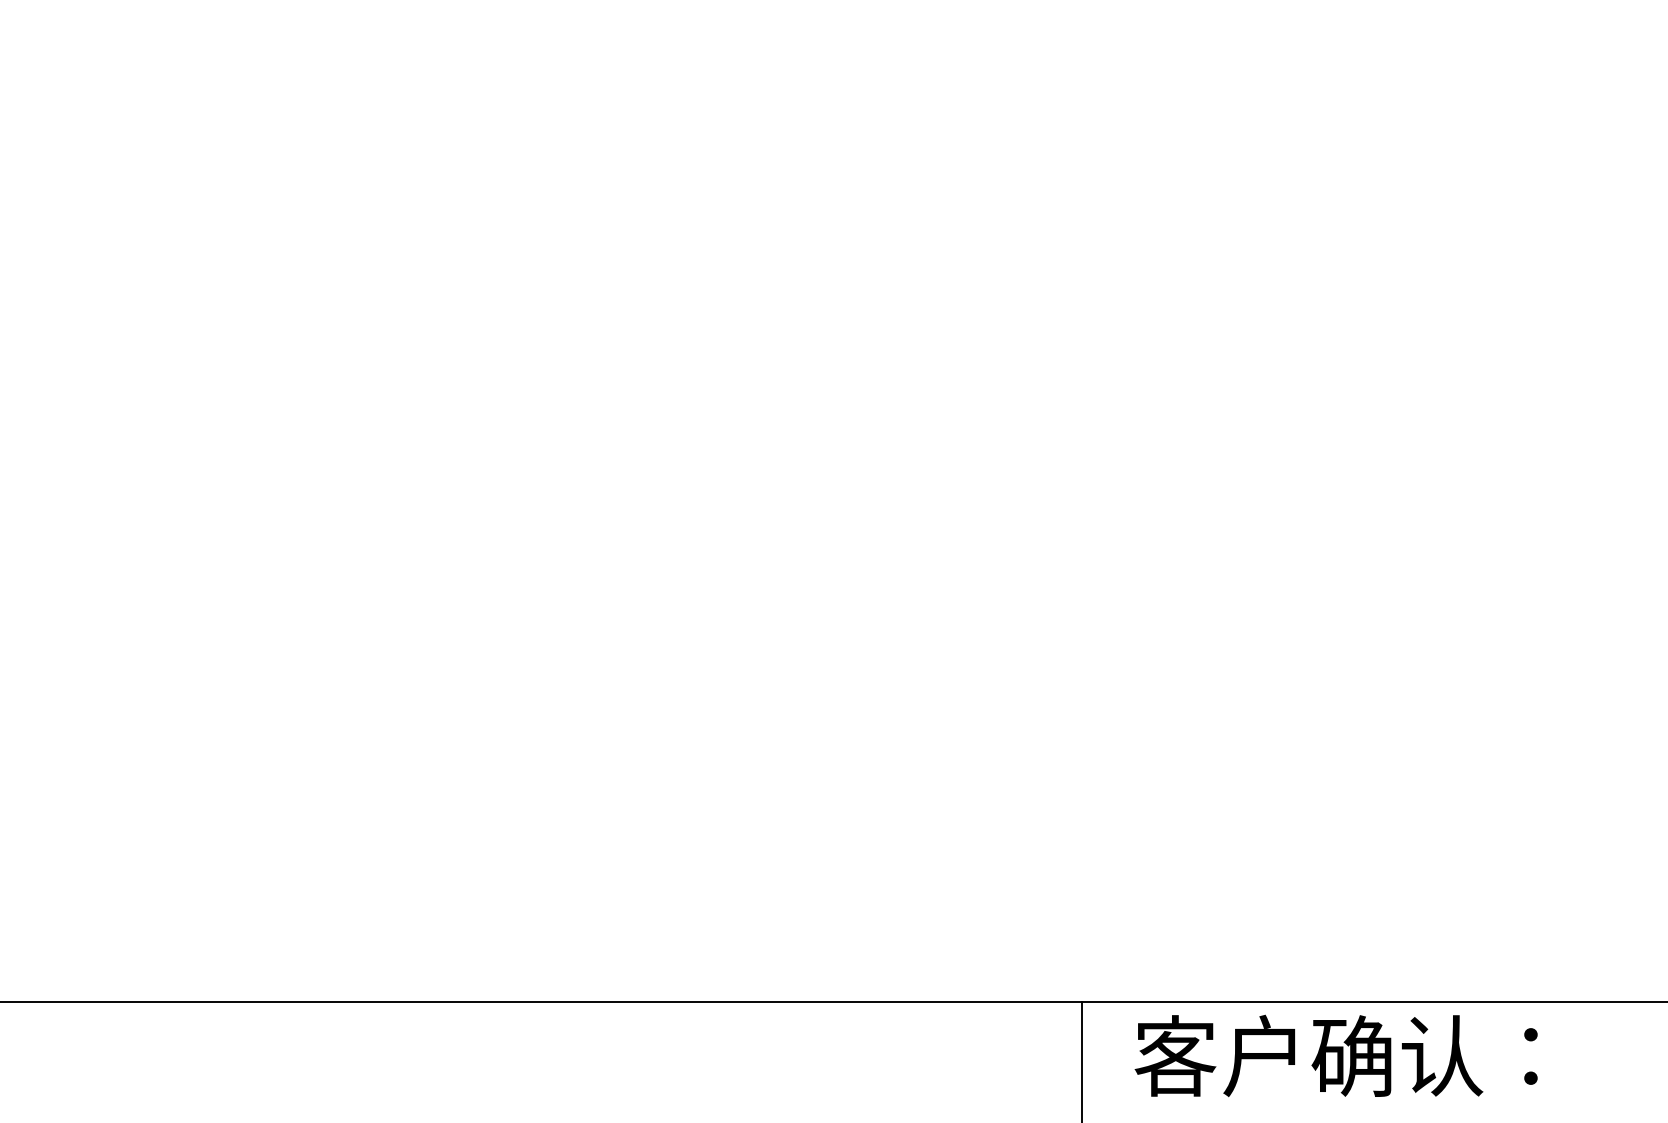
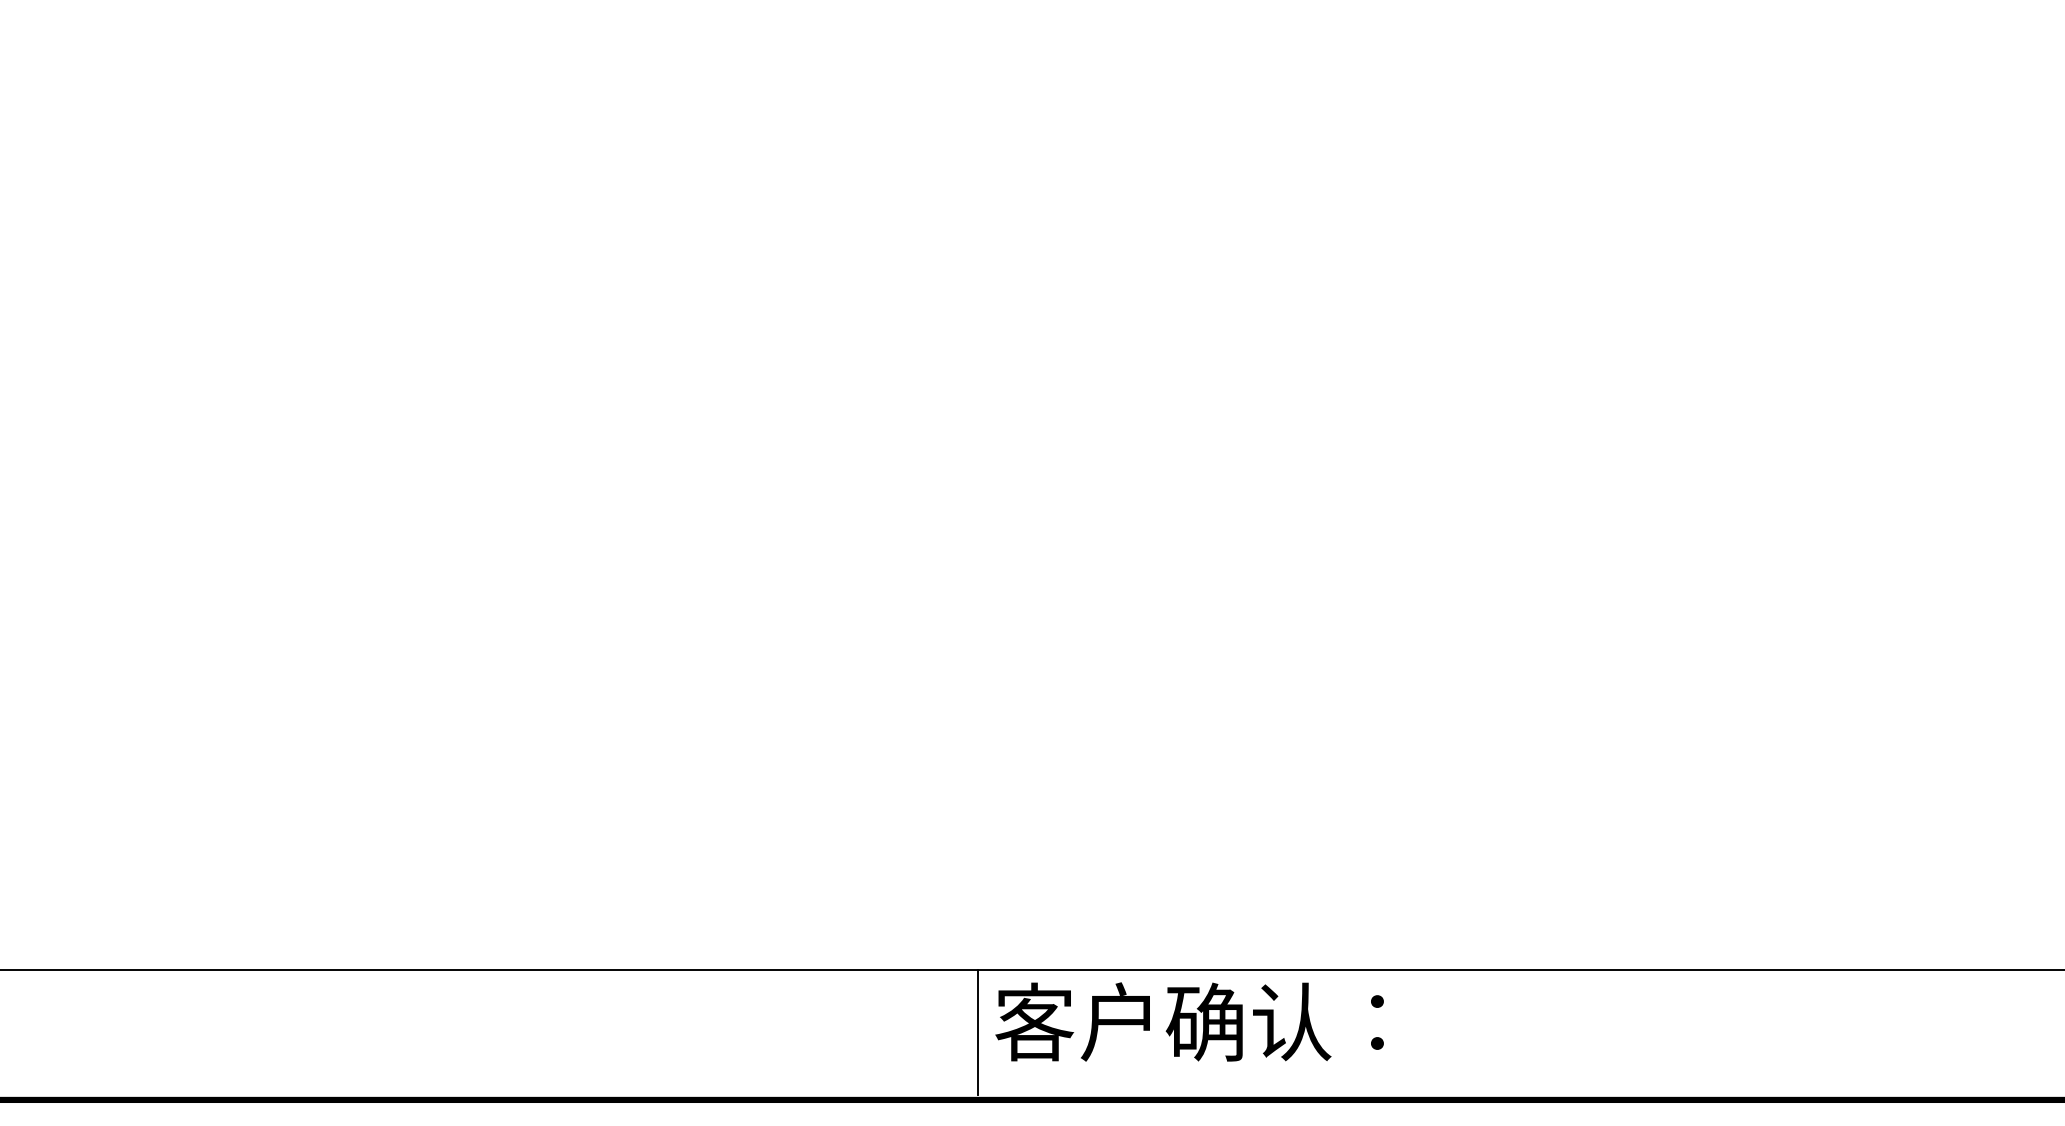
text: (1336, 1055) -> (1189, 1021), moved

